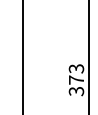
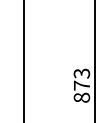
text: (75, 91) -> (80, 97), 373 -> 873

